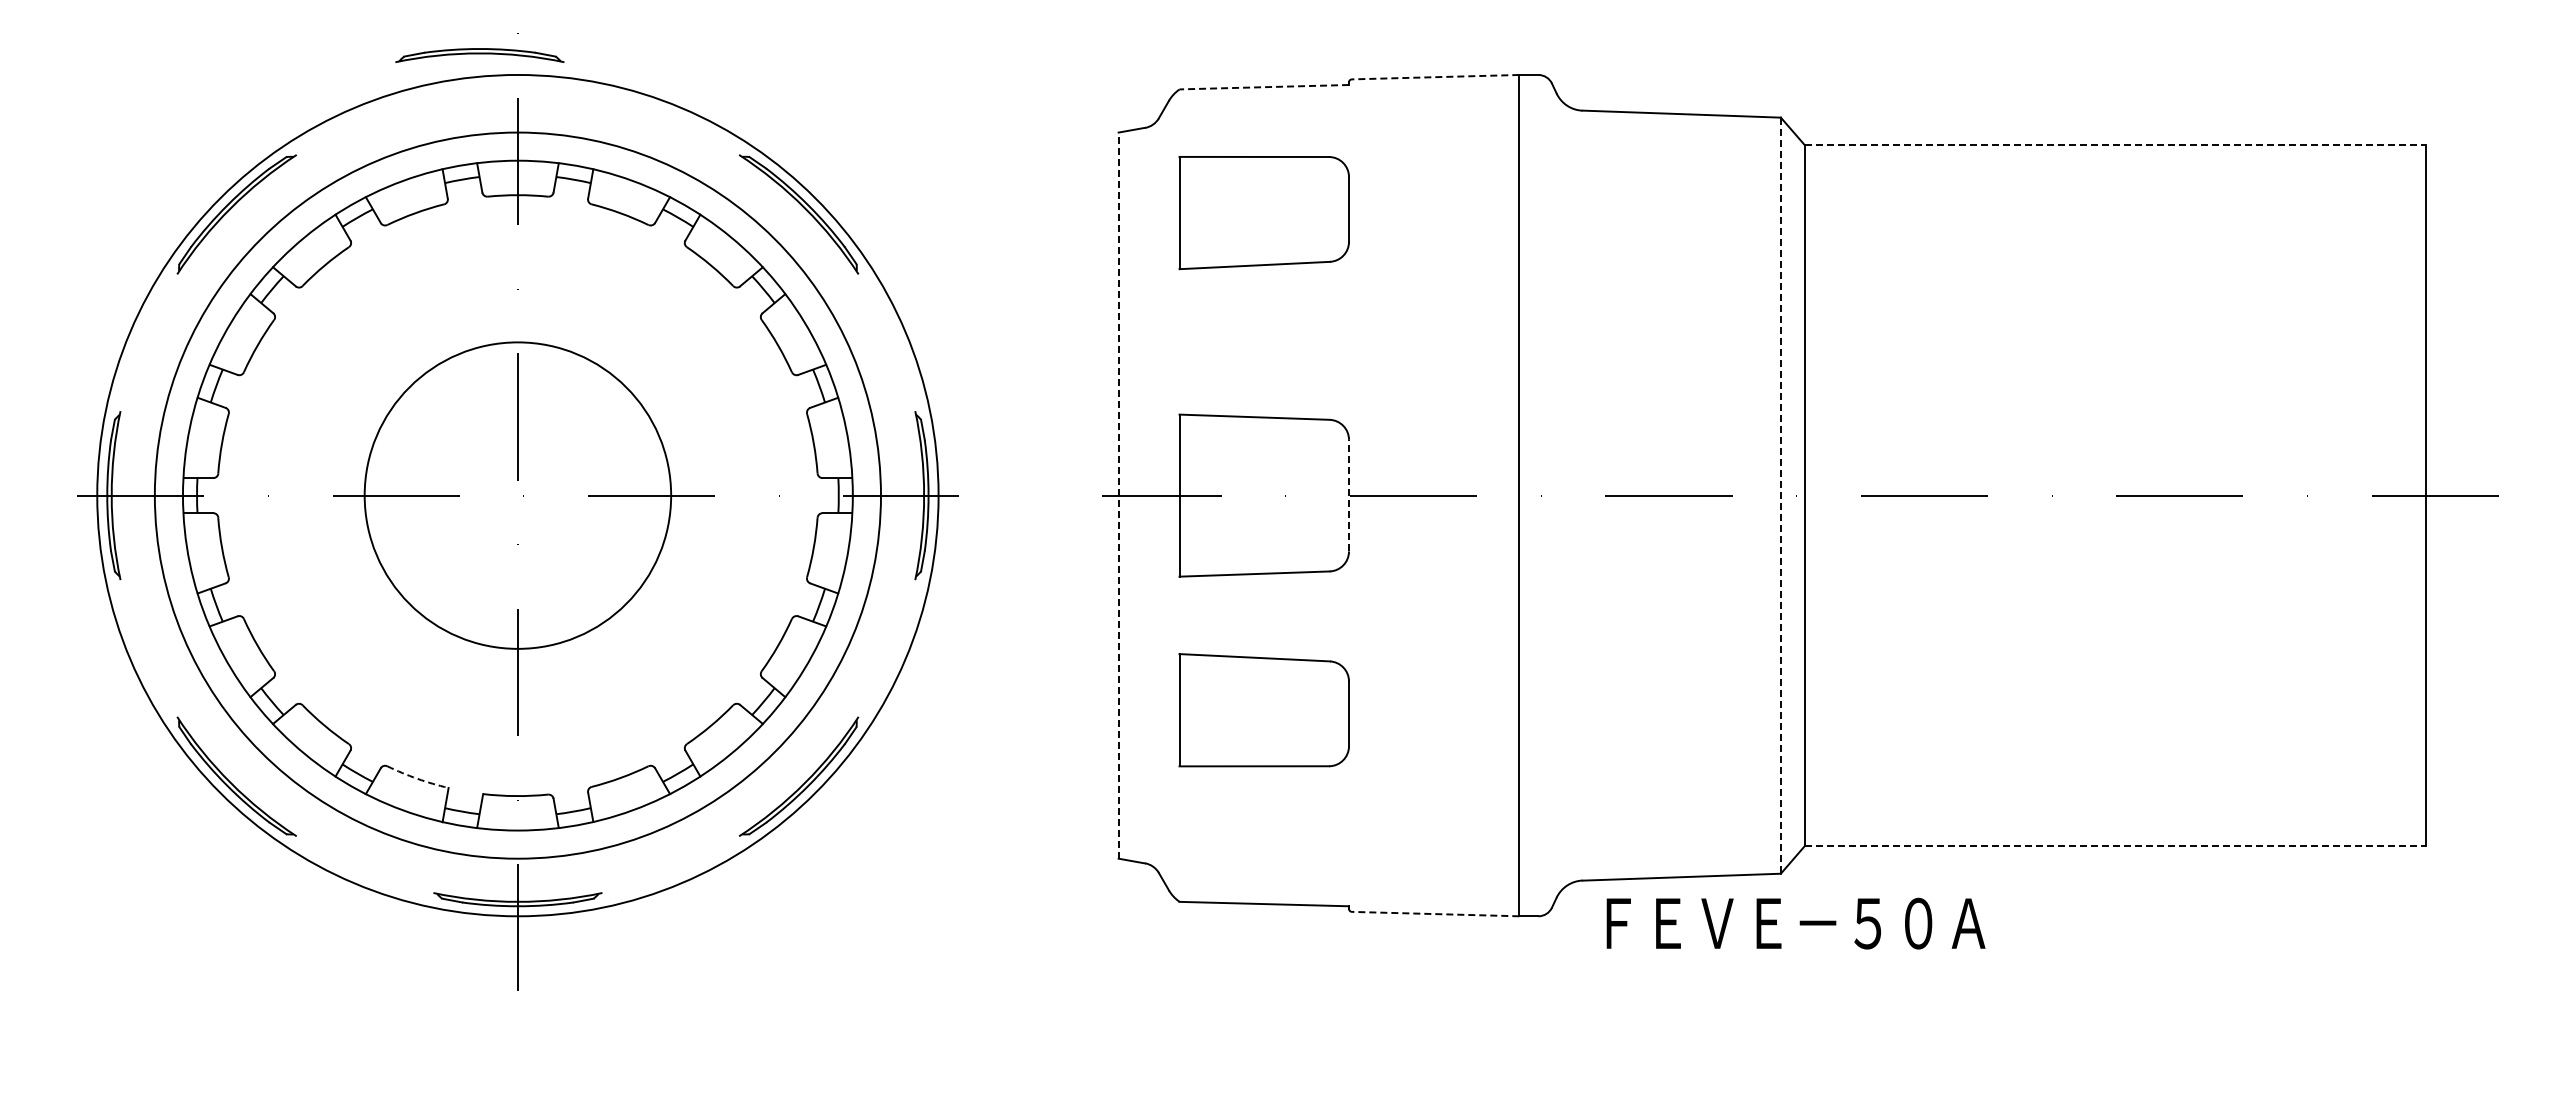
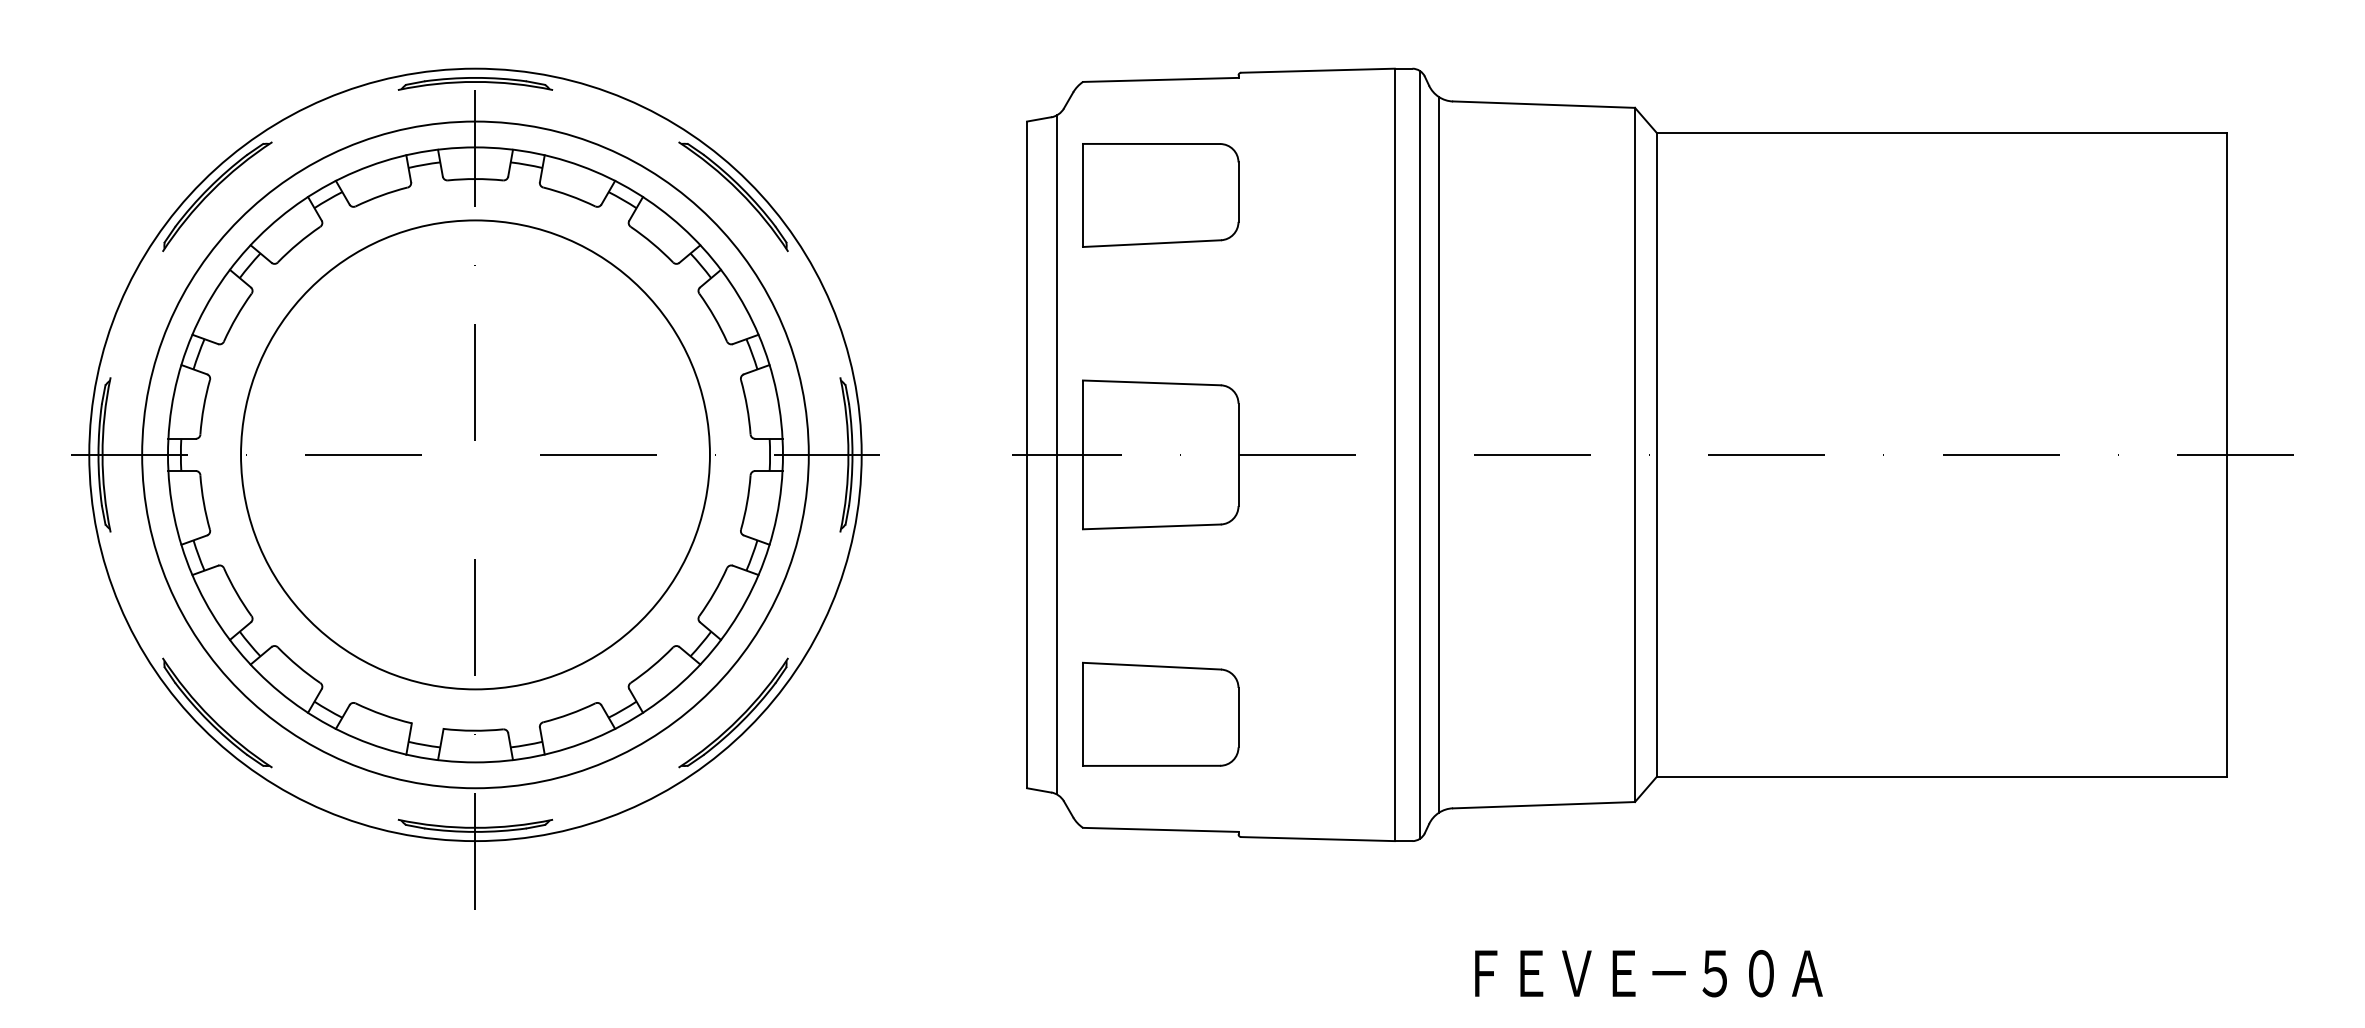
part: (479, 55) -> (475, 83), moved
line: (1435, 77) -> (1317, 71), dashed -> solid
line: (1264, 87) -> (1160, 80), dashed -> solid
line: (2115, 145) -> (1942, 133), dashed -> solid
circle: (517, 495) -> (475, 454), size x1.67
line: (1118, 495) -> (1026, 454), dashed -> solid
line: (1151, 495) -> (1057, 454), added
line: (1349, 495) -> (1238, 454), dashed -> solid
line: (1546, 495) -> (1419, 454), added
line: (1567, 495) -> (1439, 454), added
line: (1780, 496) -> (1634, 455), dashed -> solid
part: (1263, 710) -> (1160, 714), moved
arc: (417, 778) -> (383, 714), dashed -> solid
line: (2115, 846) -> (1942, 777), dashed -> solid
line: (1435, 914) -> (1317, 839), dashed -> solid
text: (1795, 923) -> (1648, 973), moved

